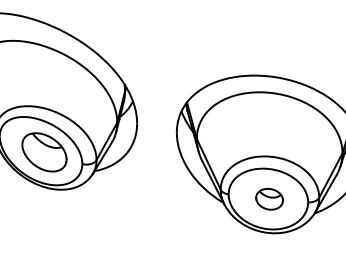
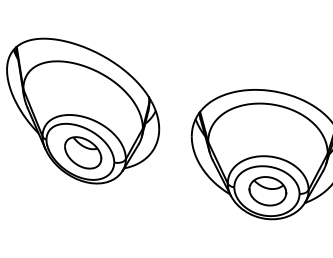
part: (269, 199) -> (267, 191), size x1.67

